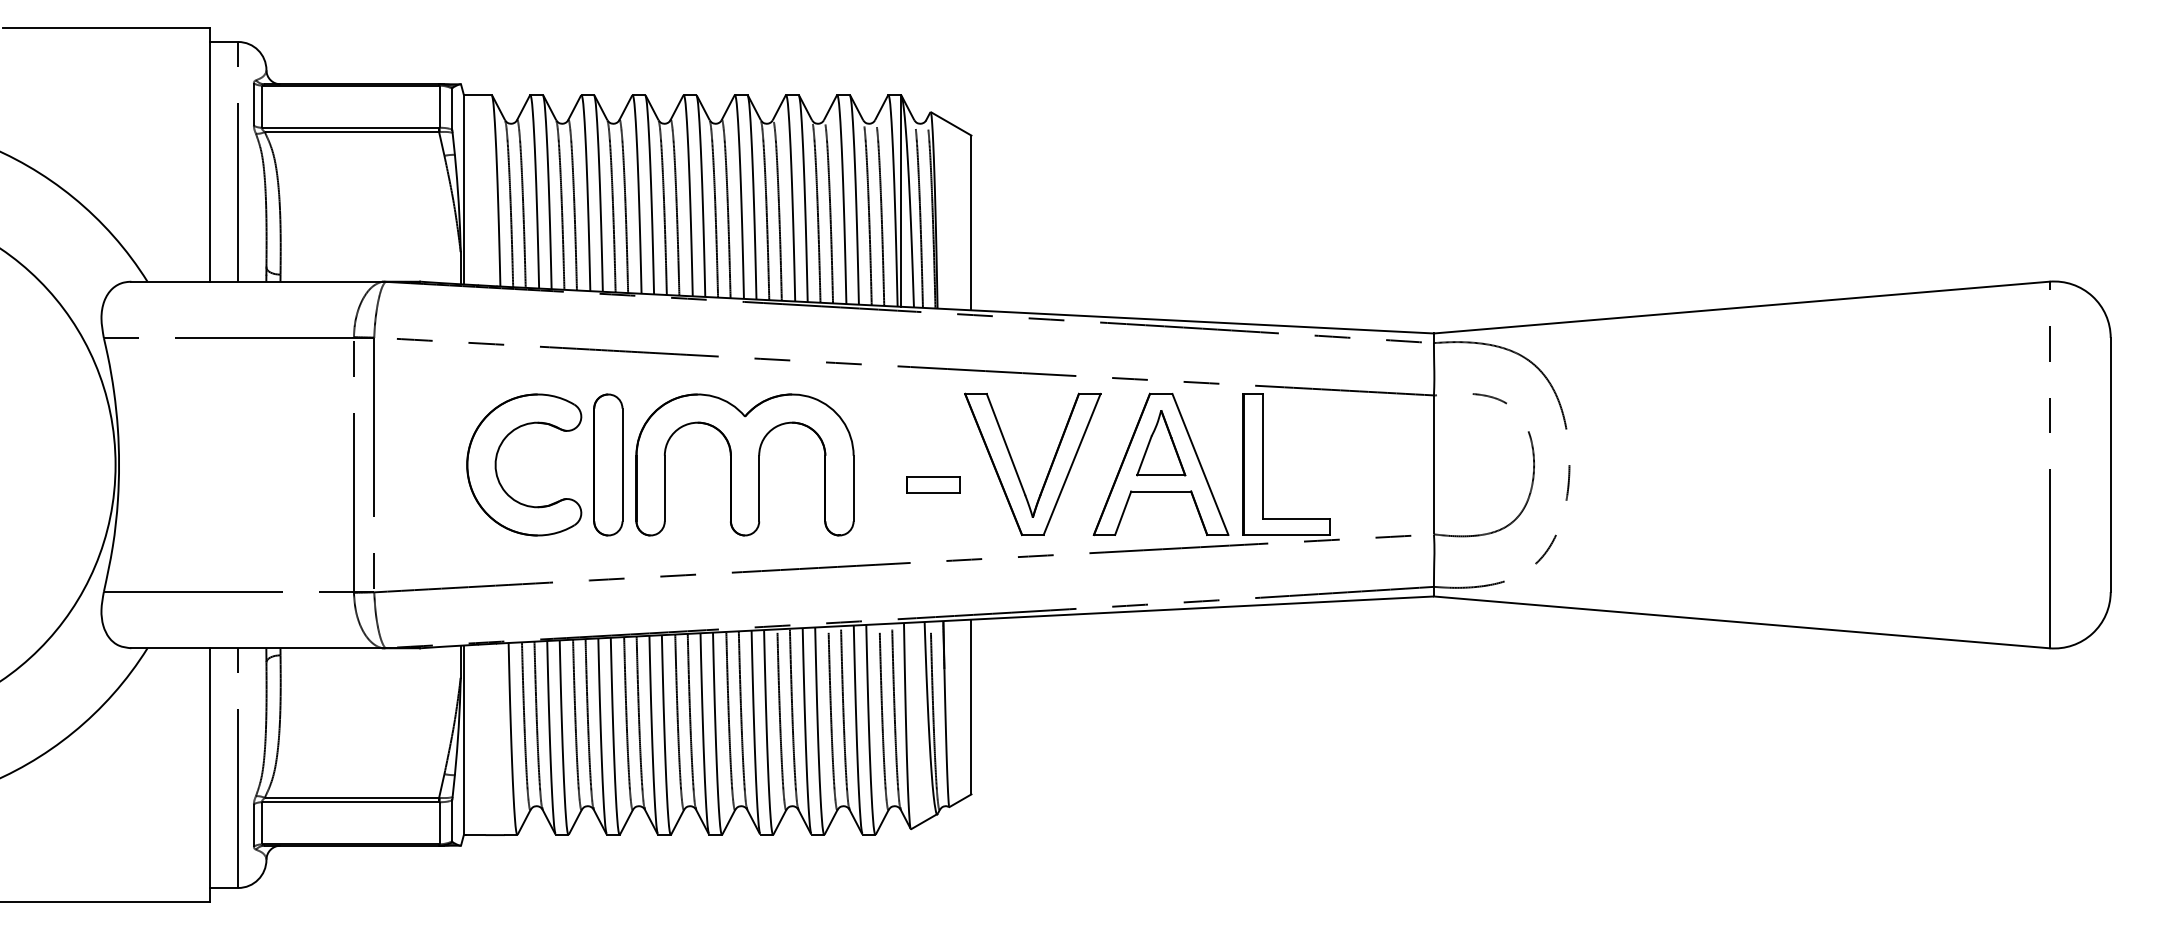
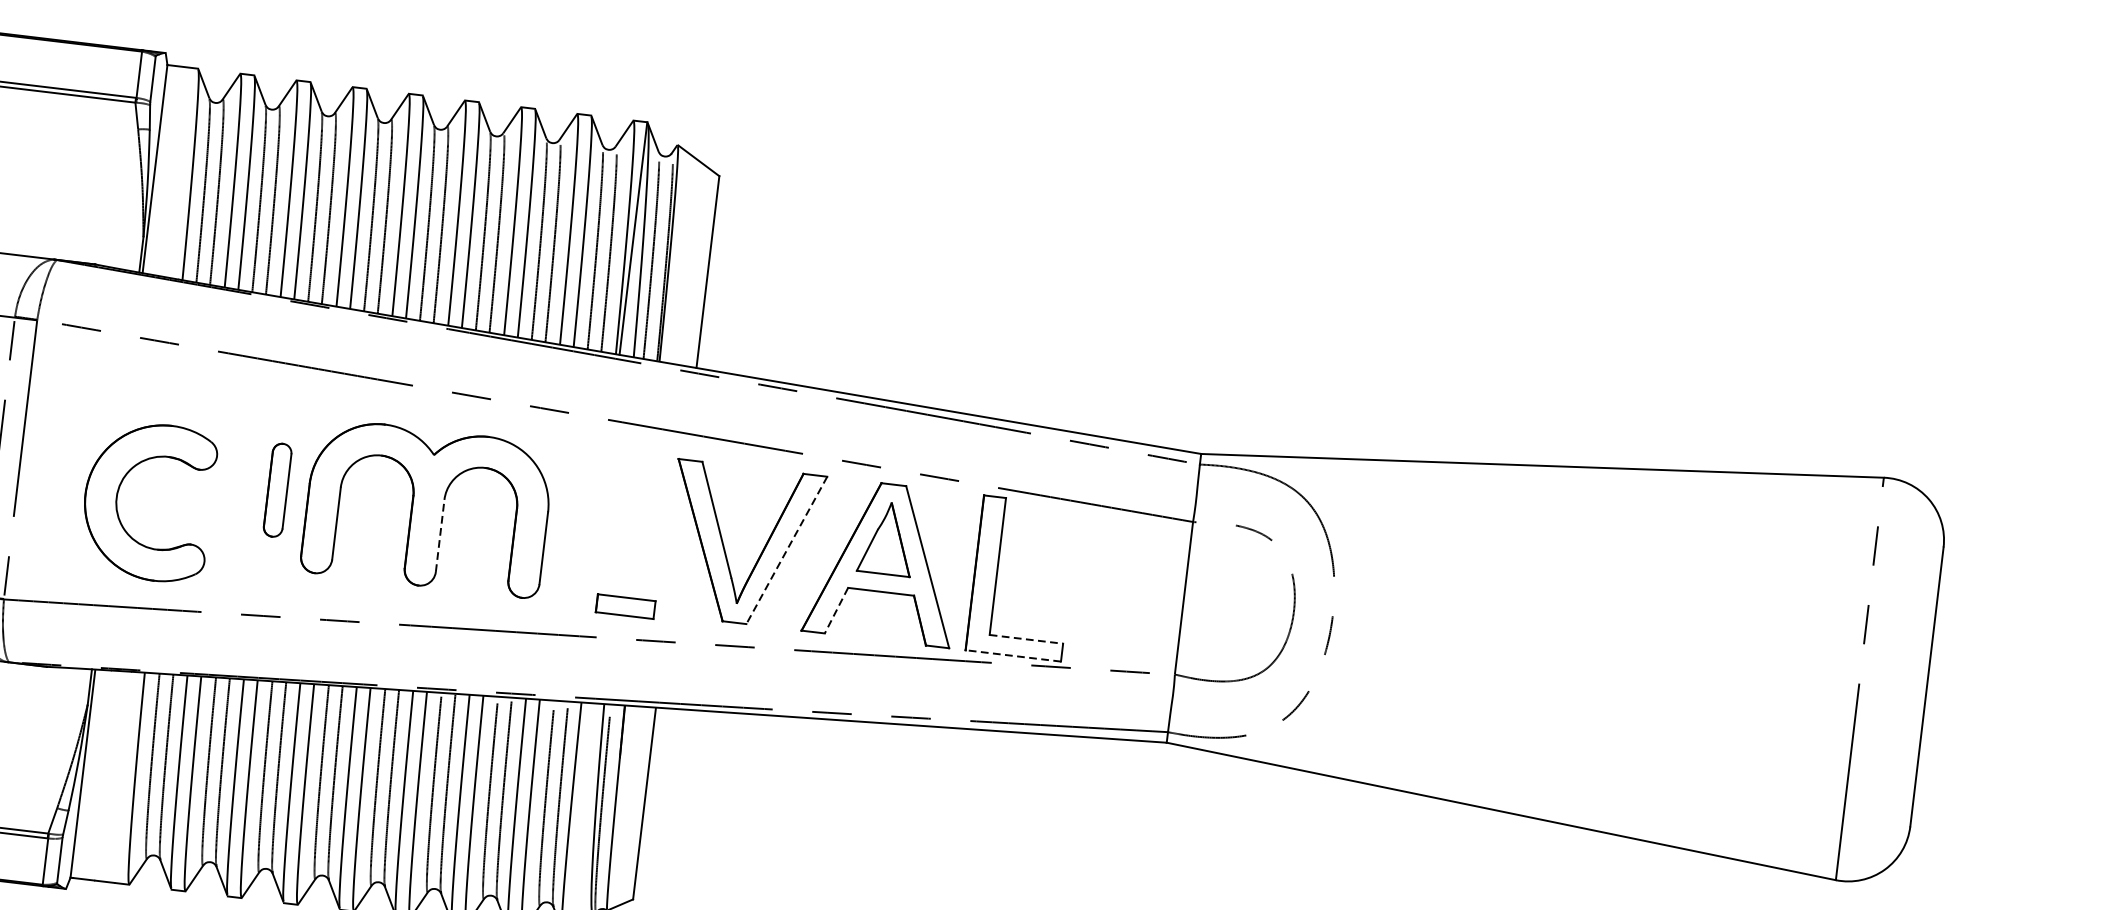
part: (497, 458) -> (119, 490), moved
part: (608, 464) -> (277, 489), size x0.6
line: (1071, 464) -> (786, 550), solid -> dashed
part: (933, 484) -> (625, 605), moved
line: (759, 488) -> (440, 535), solid -> dashed
line: (1123, 513) -> (836, 610), solid -> dashed
line: (1297, 518) -> (1027, 639), solid -> dashed
line: (1286, 534) -> (1013, 655), solid -> dashed

